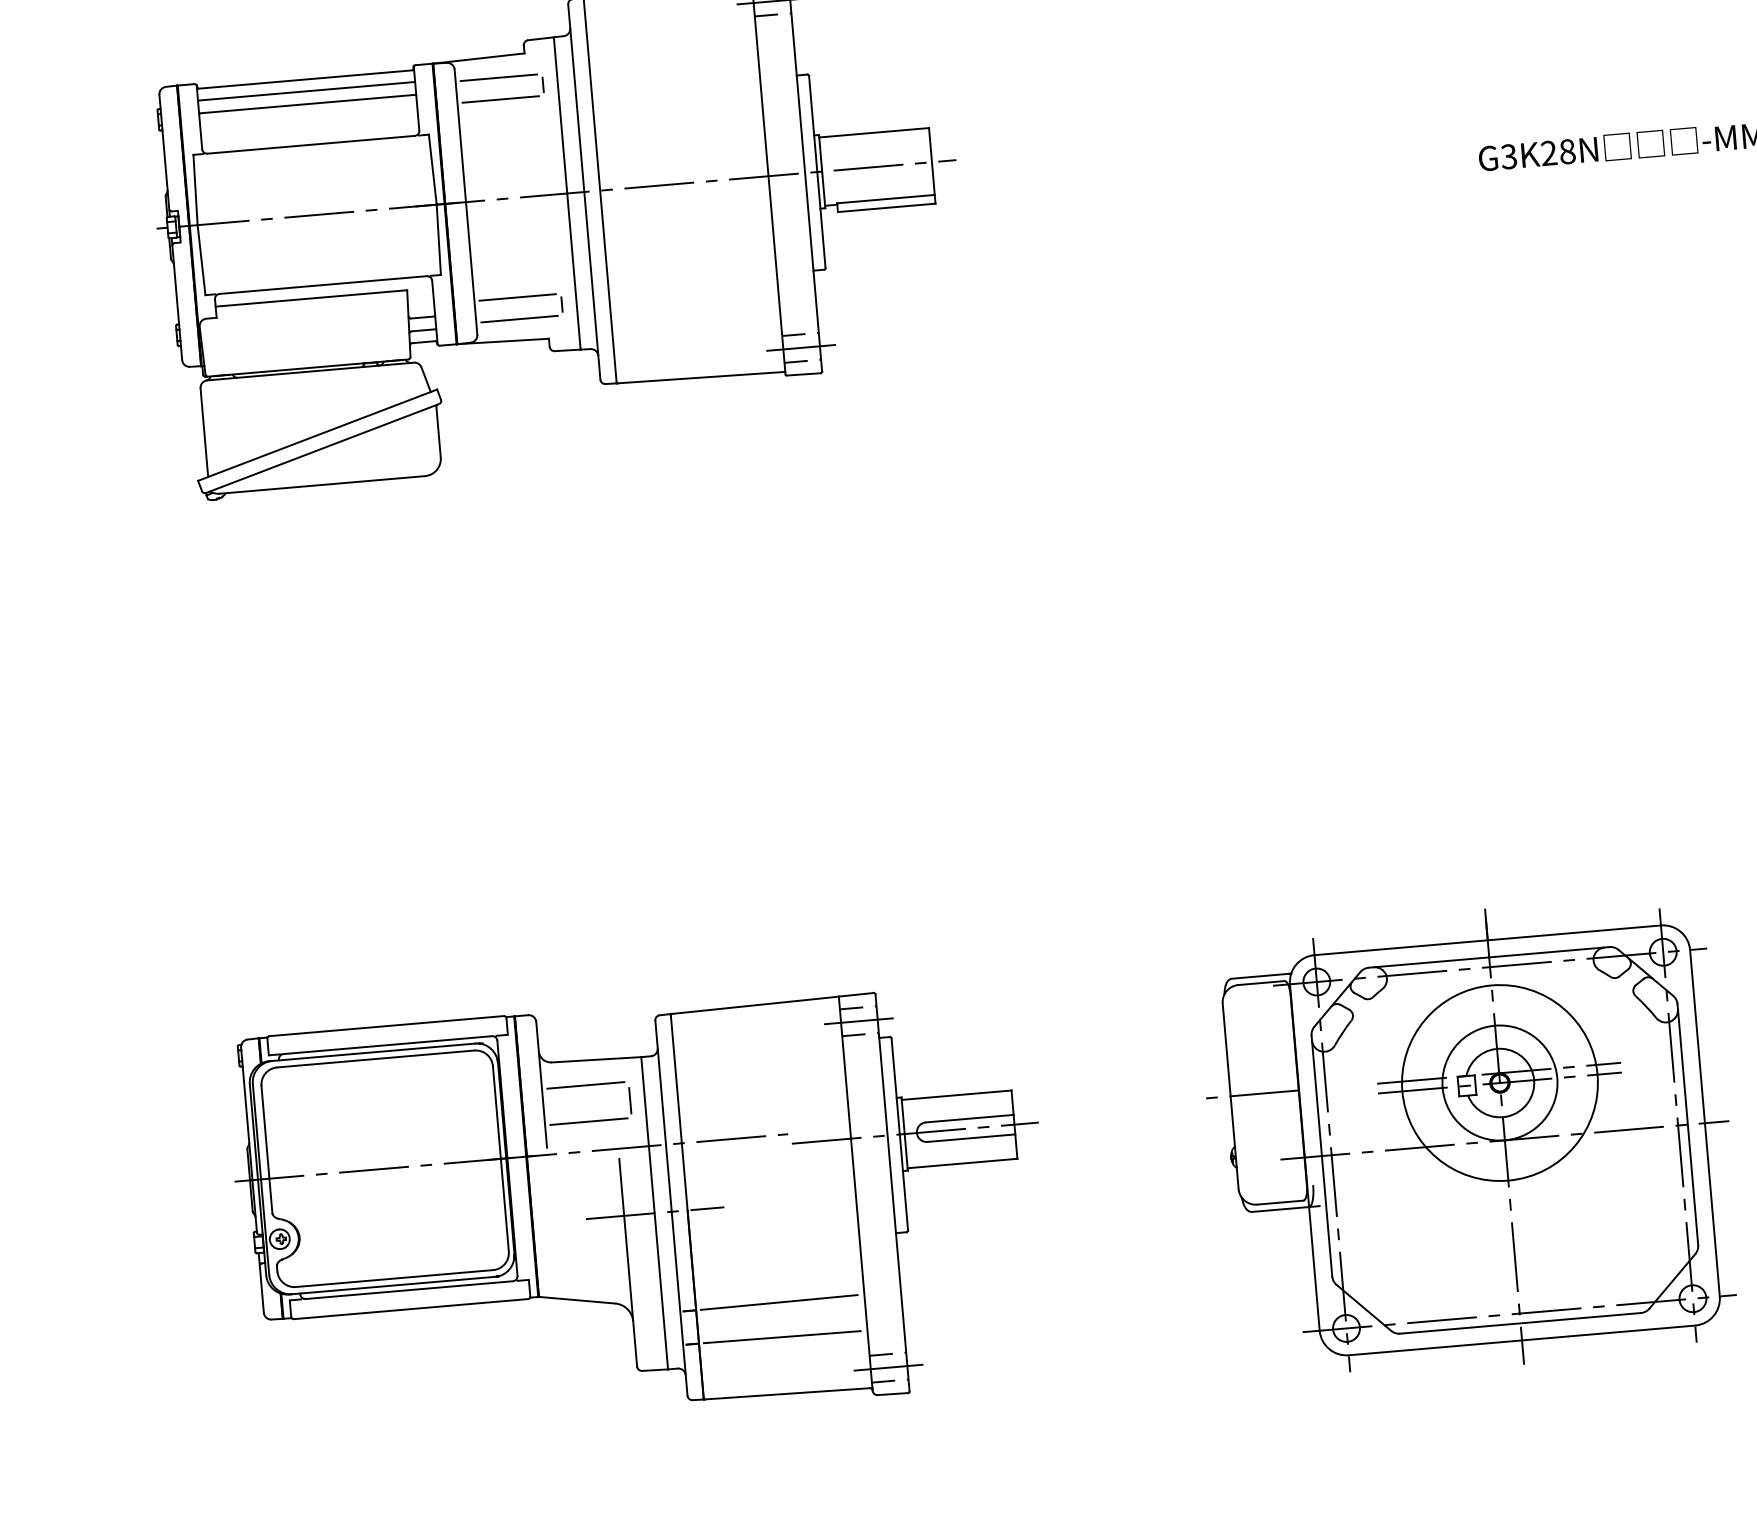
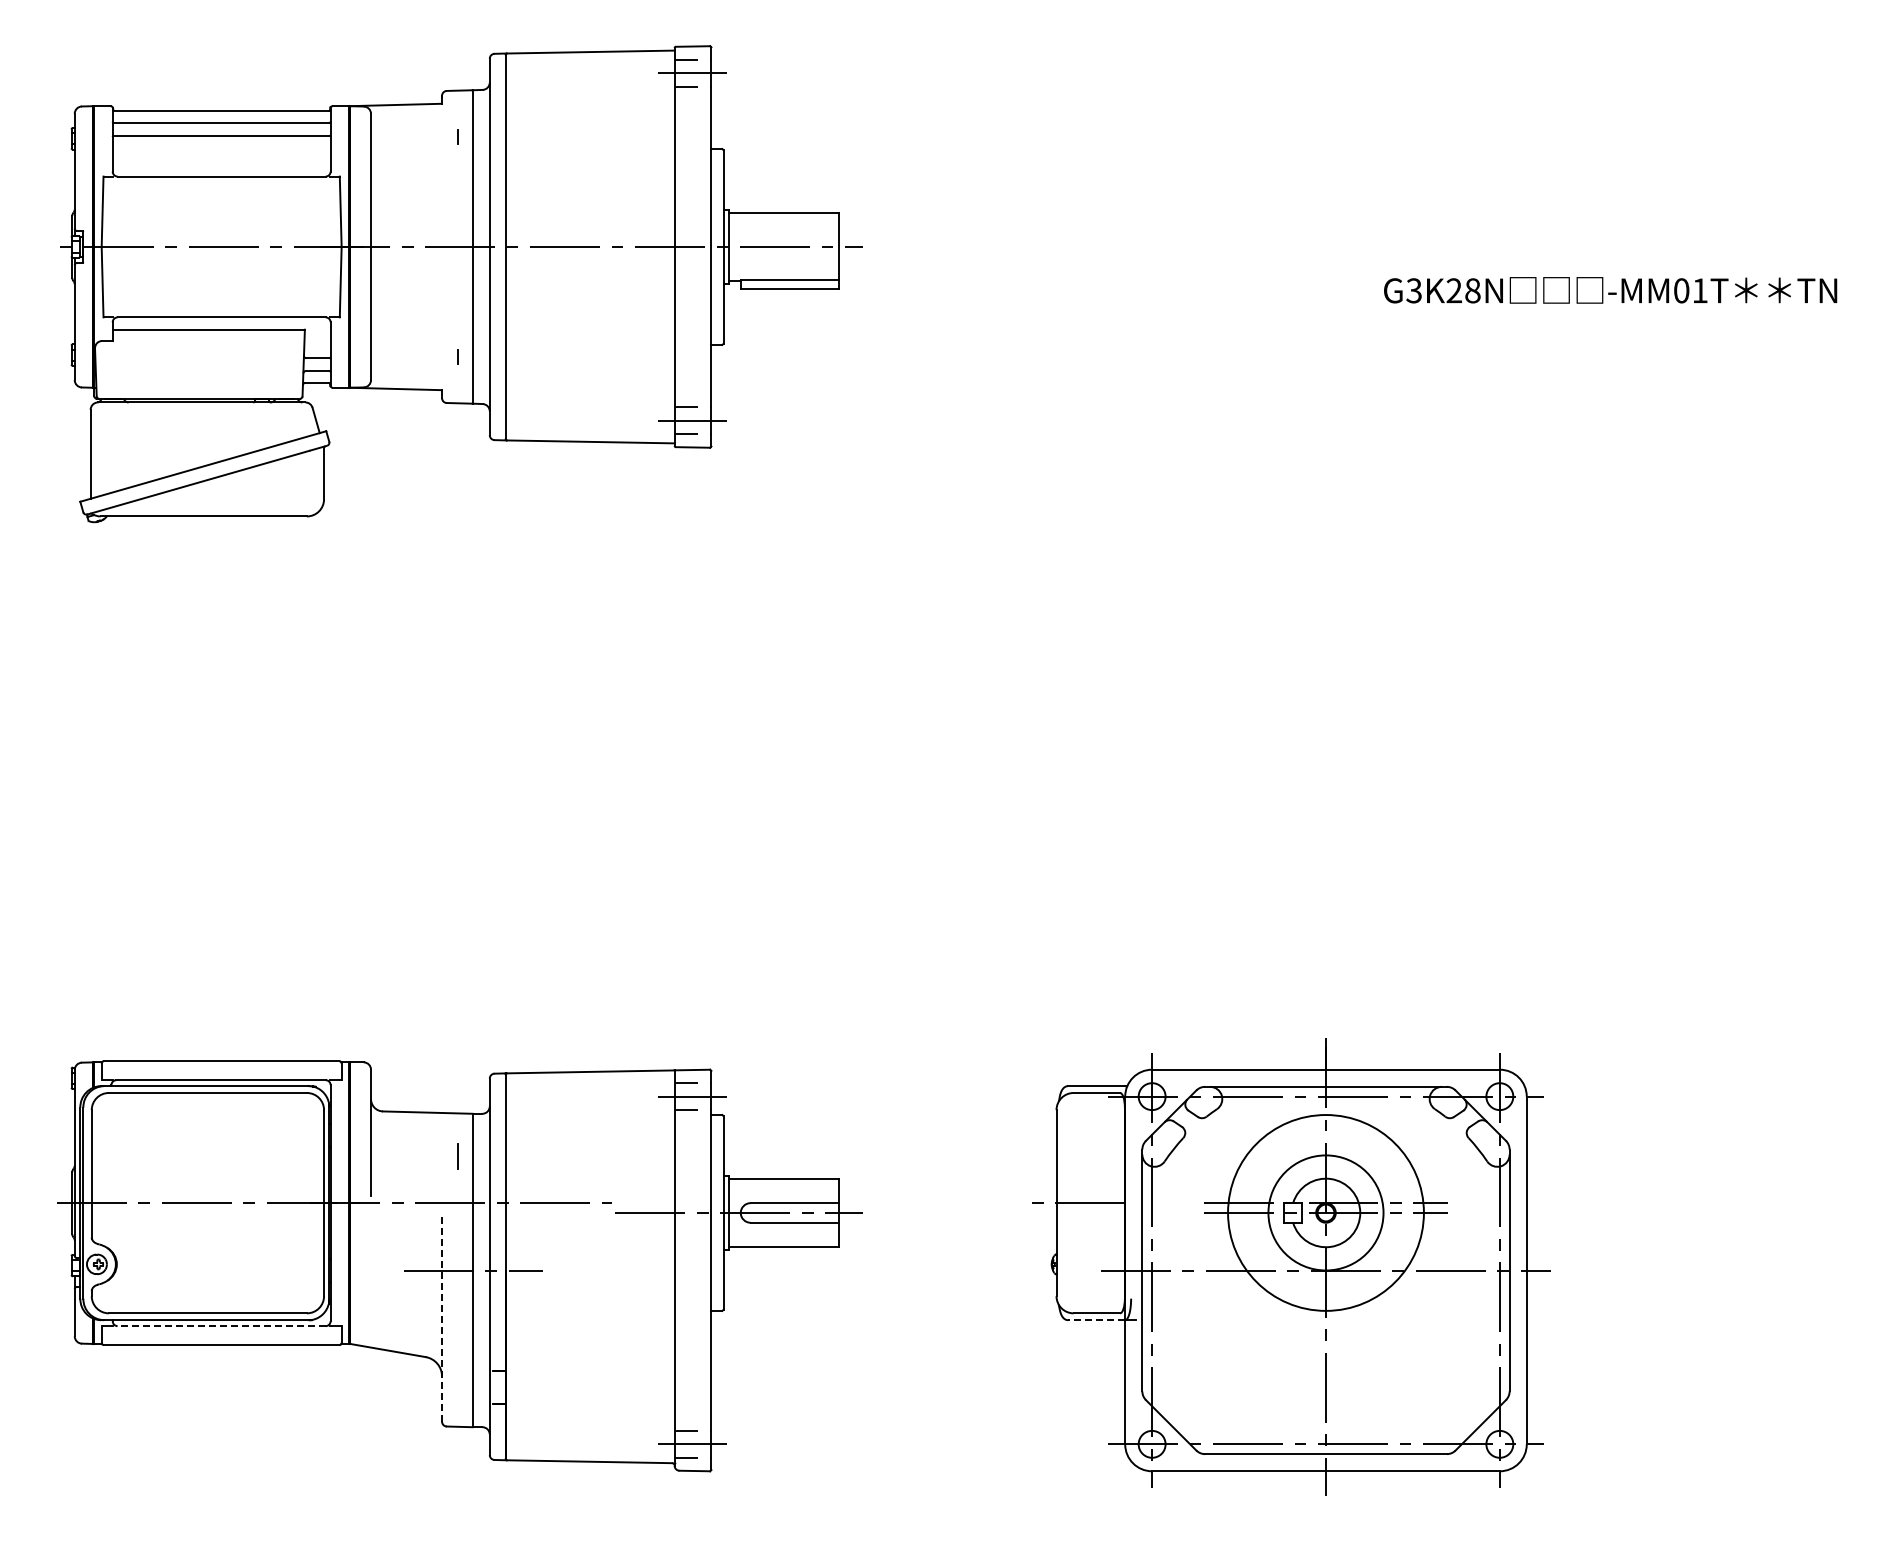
line: (498, 77) -> (414, 125), removed
line: (500, 99) -> (414, 147), removed
line: (517, 297) -> (414, 346), removed
line: (519, 319) -> (414, 368), removed
line: (585, 1085) -> (414, 1137), removed
line: (588, 1121) -> (414, 1173), removed
line: (1280, 1209) -> (1096, 1320), solid -> dashed
line: (628, 1262) -> (442, 1317), solid -> dashed
line: (409, 1290) -> (221, 1326), solid -> dashed
line: (778, 1302) -> (588, 1369), removed
line: (781, 1336) -> (588, 1404), removed

